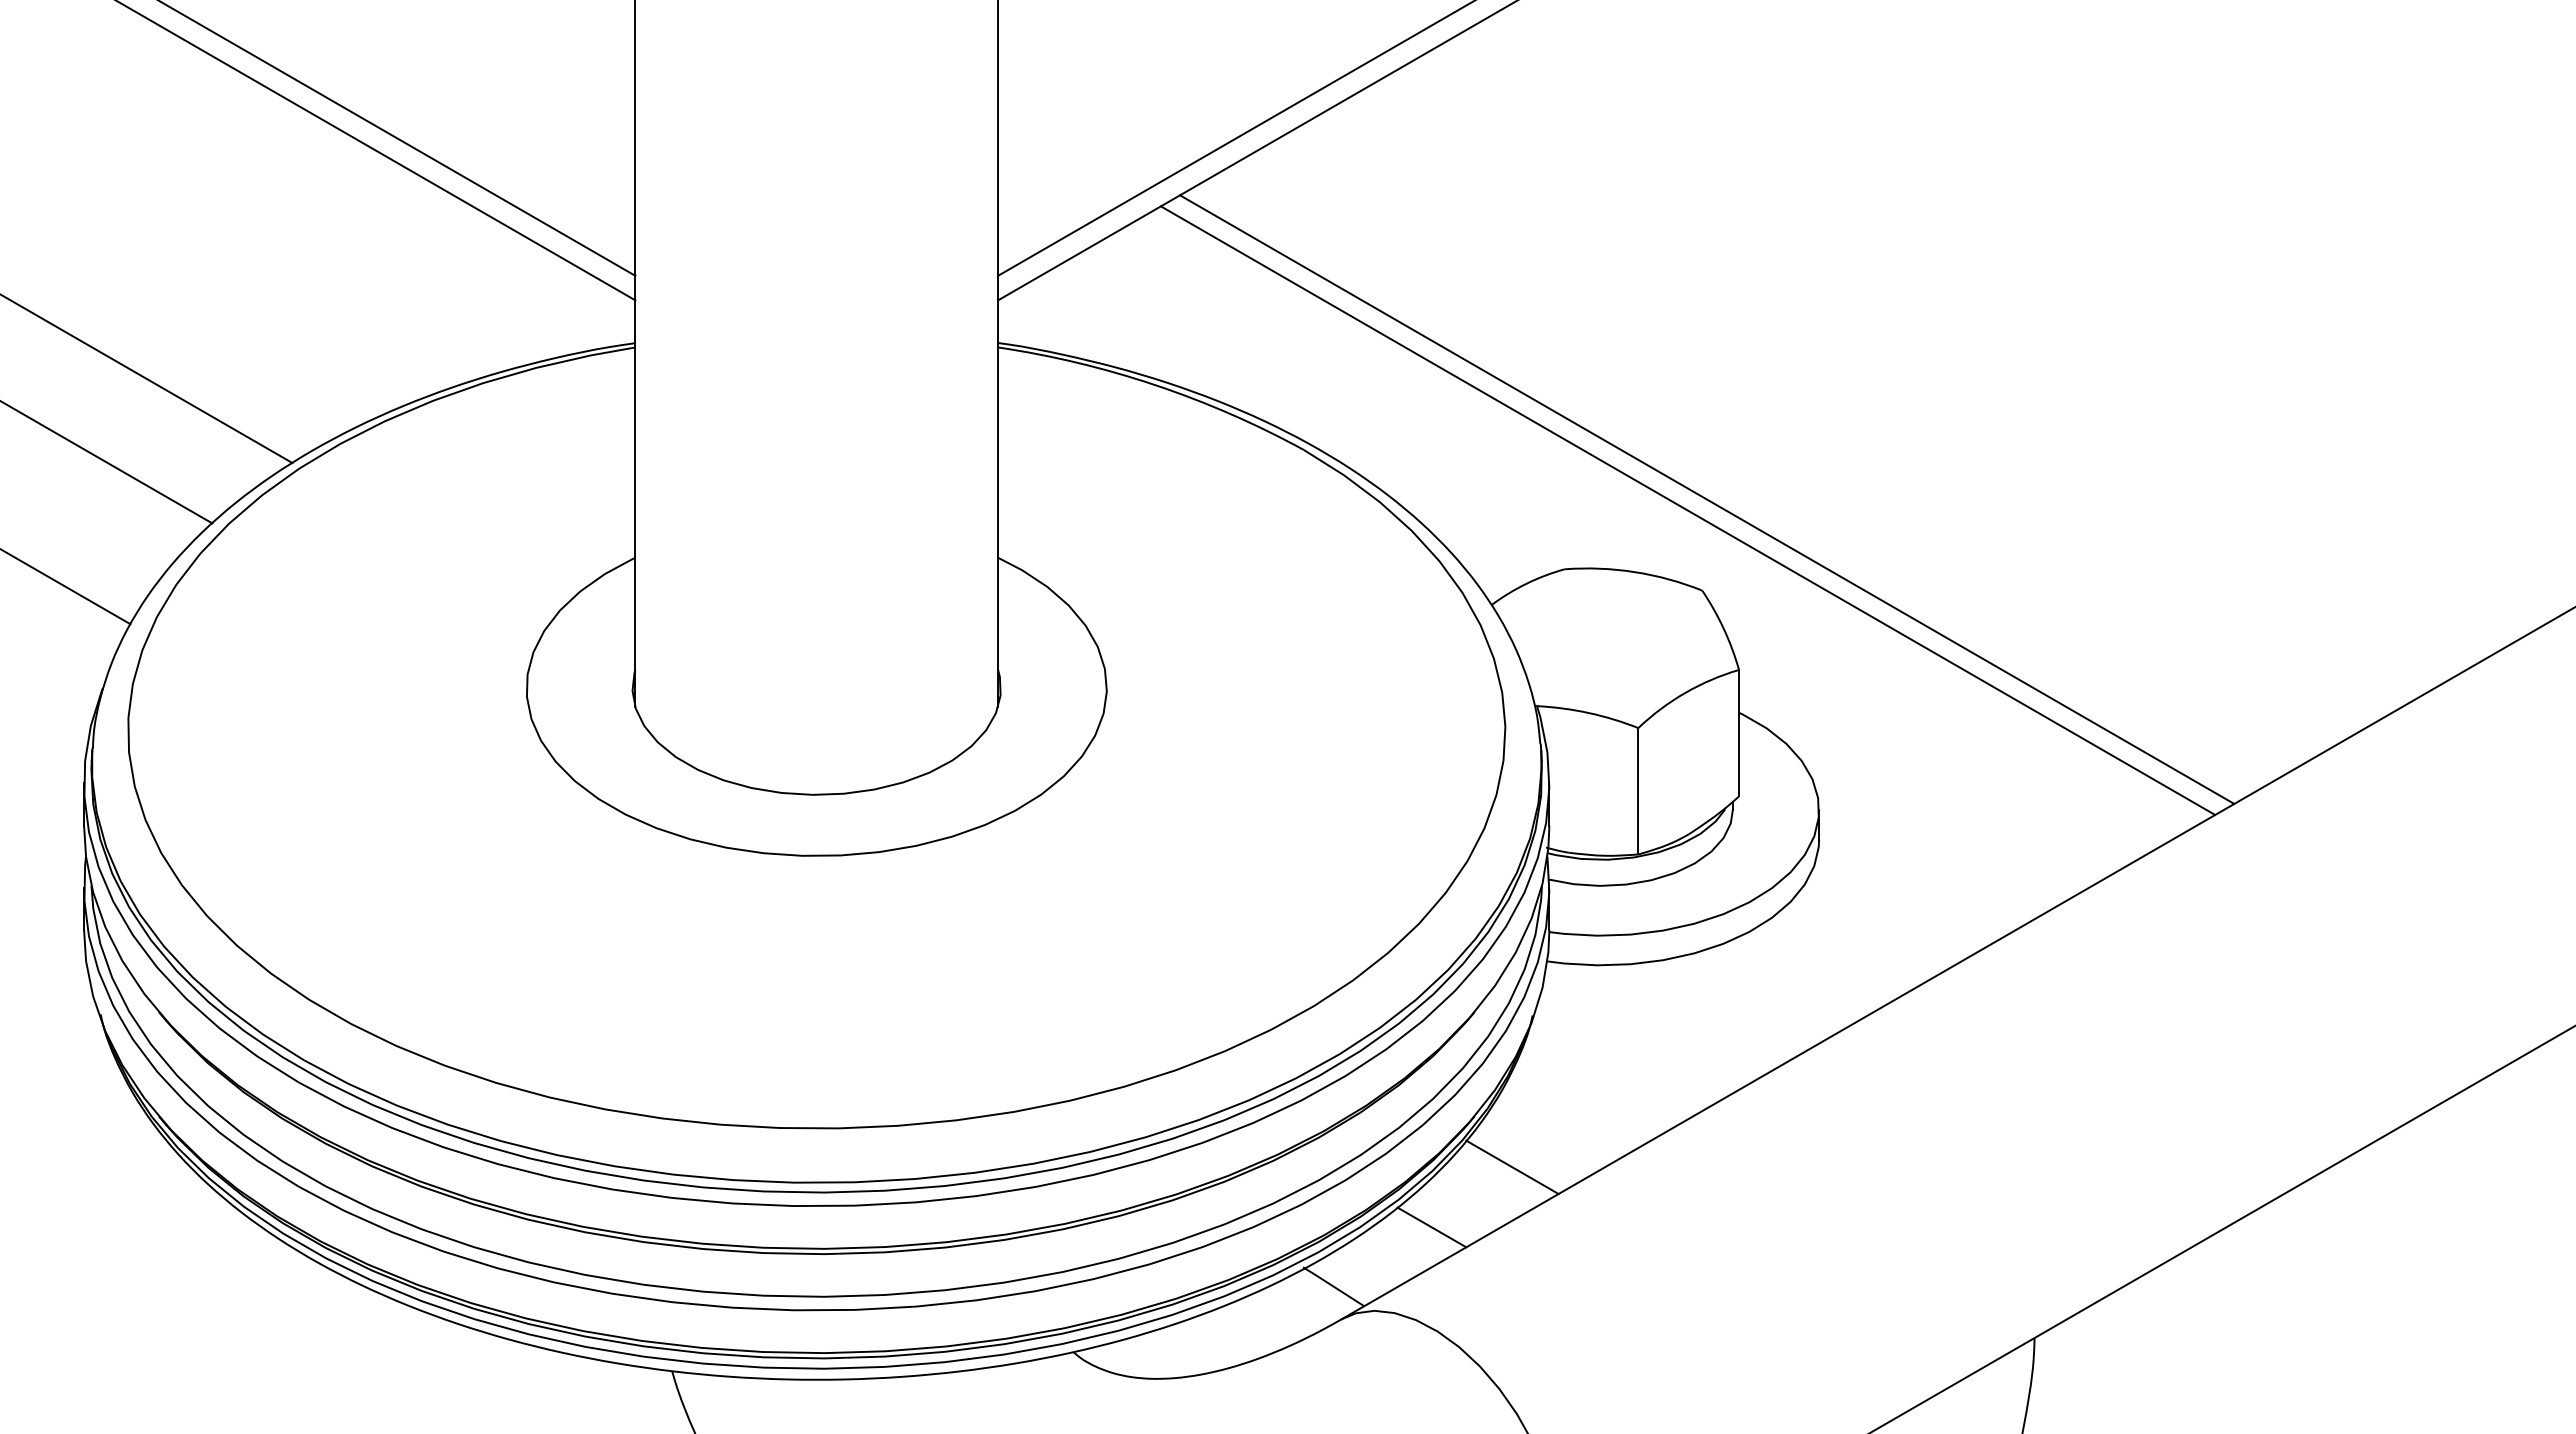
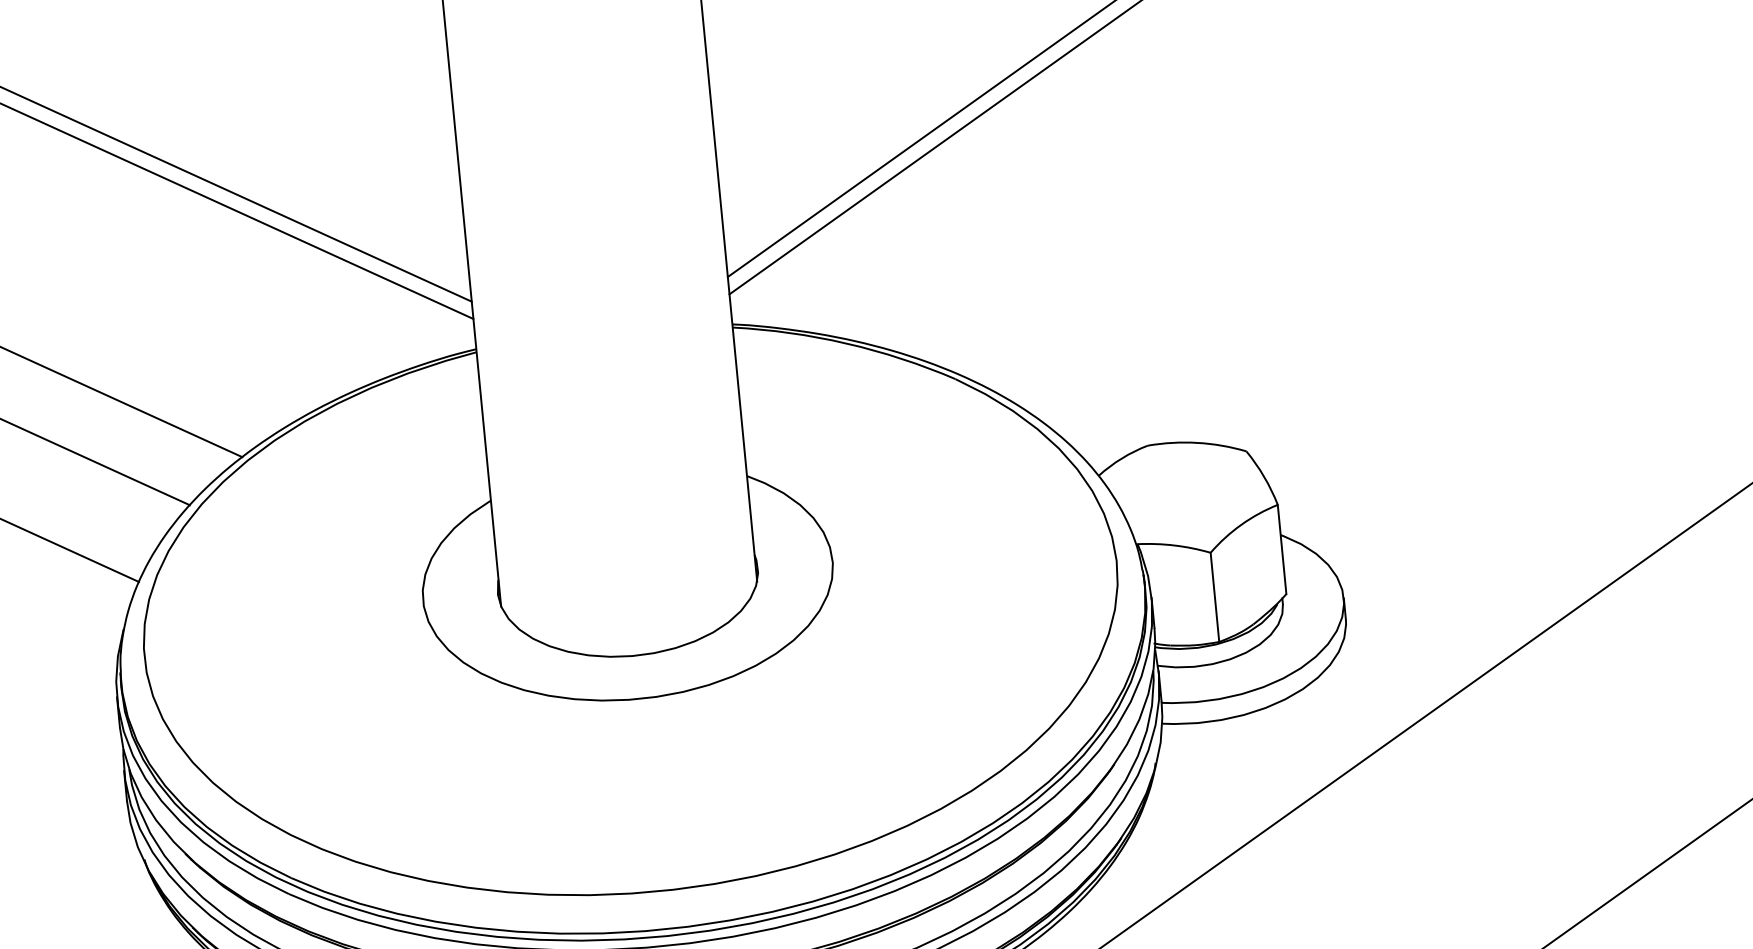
line: (1707, 499) -> (1243, 386), removed
line: (1687, 510) -> (1230, 395), removed
line: (1512, 1167) -> (1151, 871), removed
line: (1431, 1227) -> (1098, 919), removed

